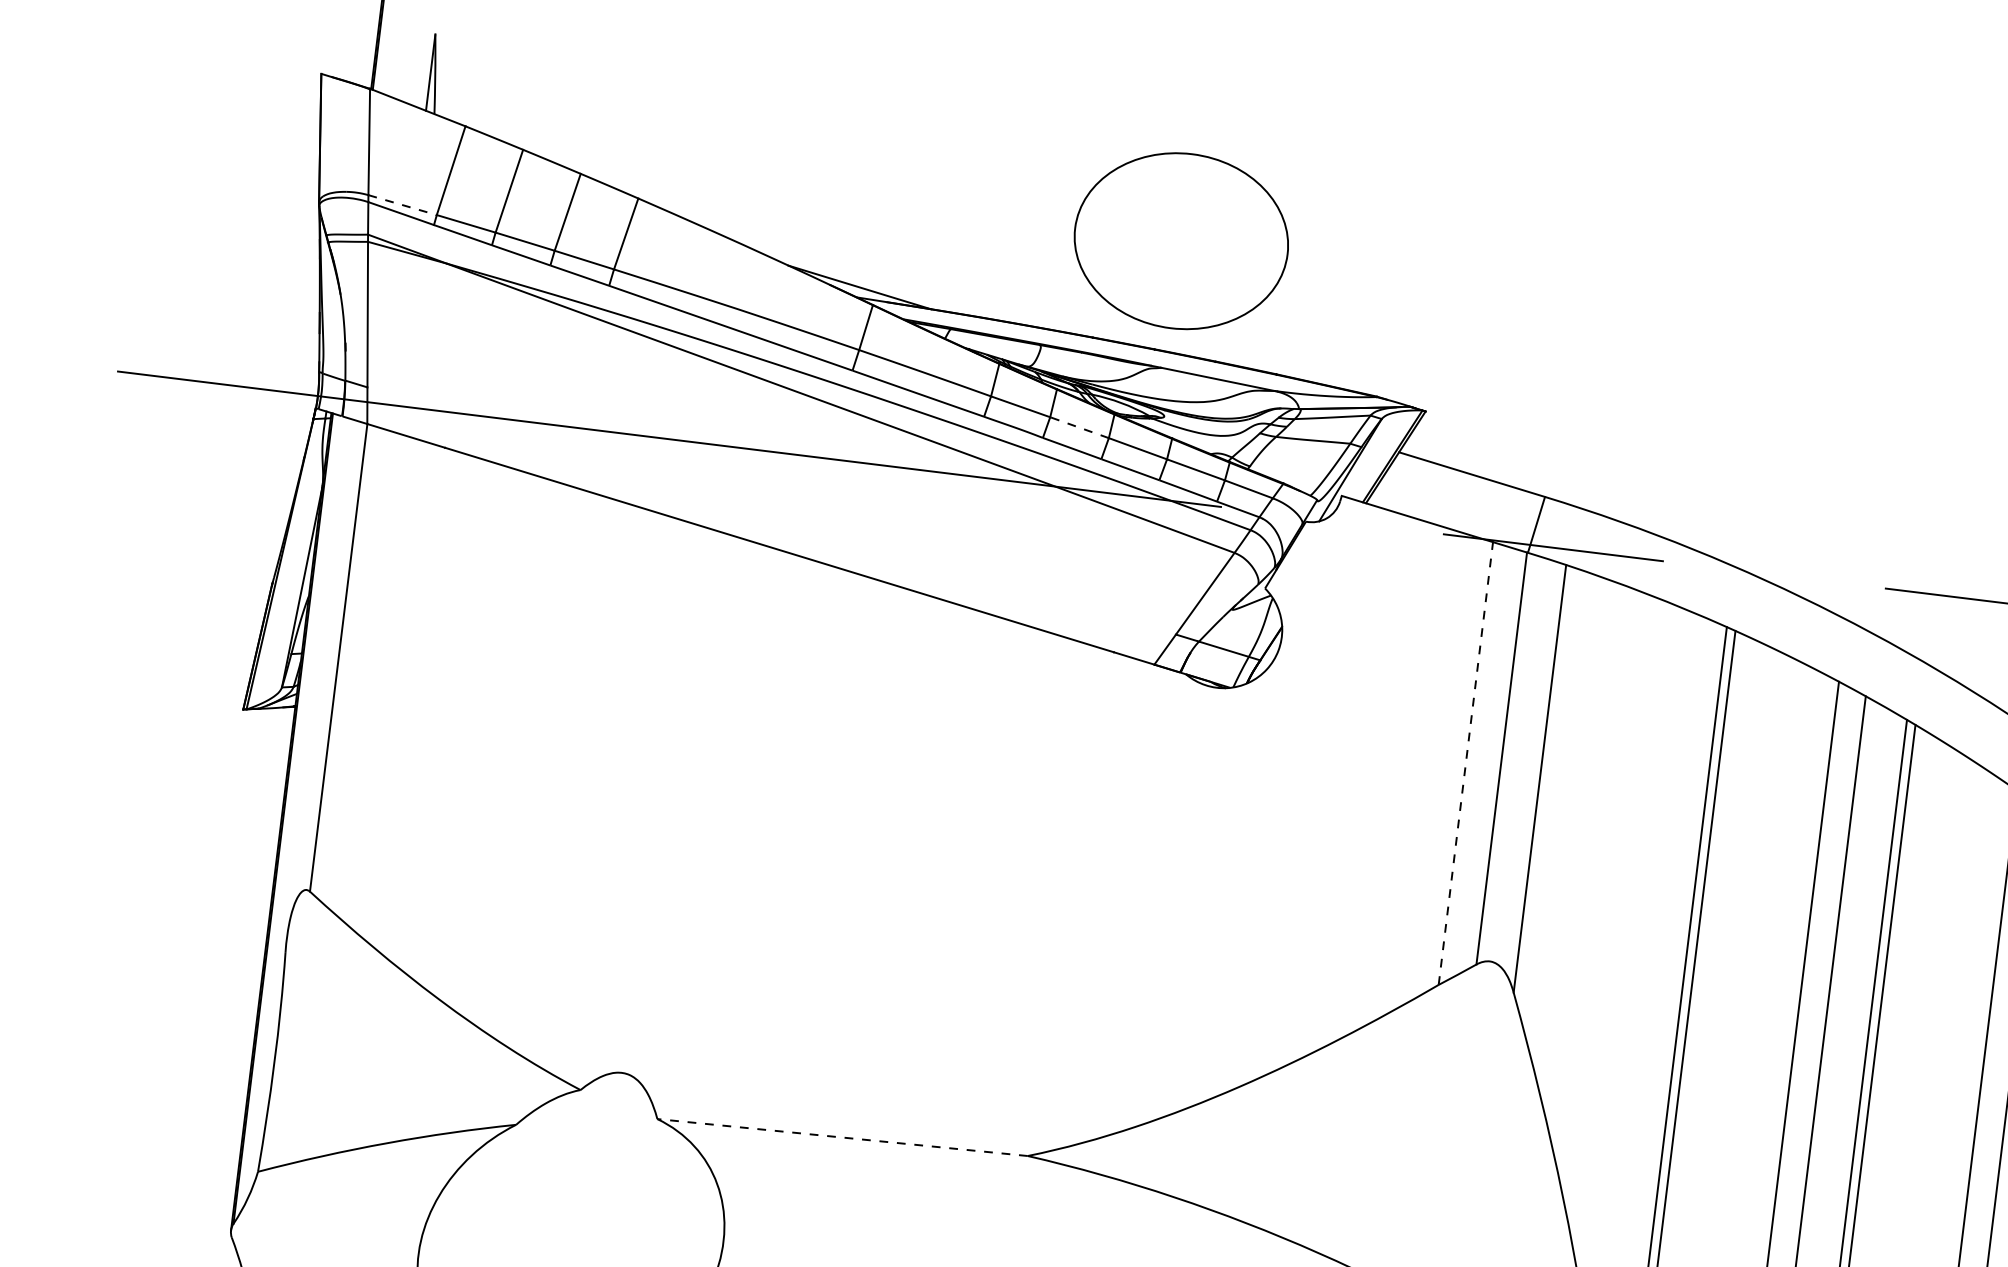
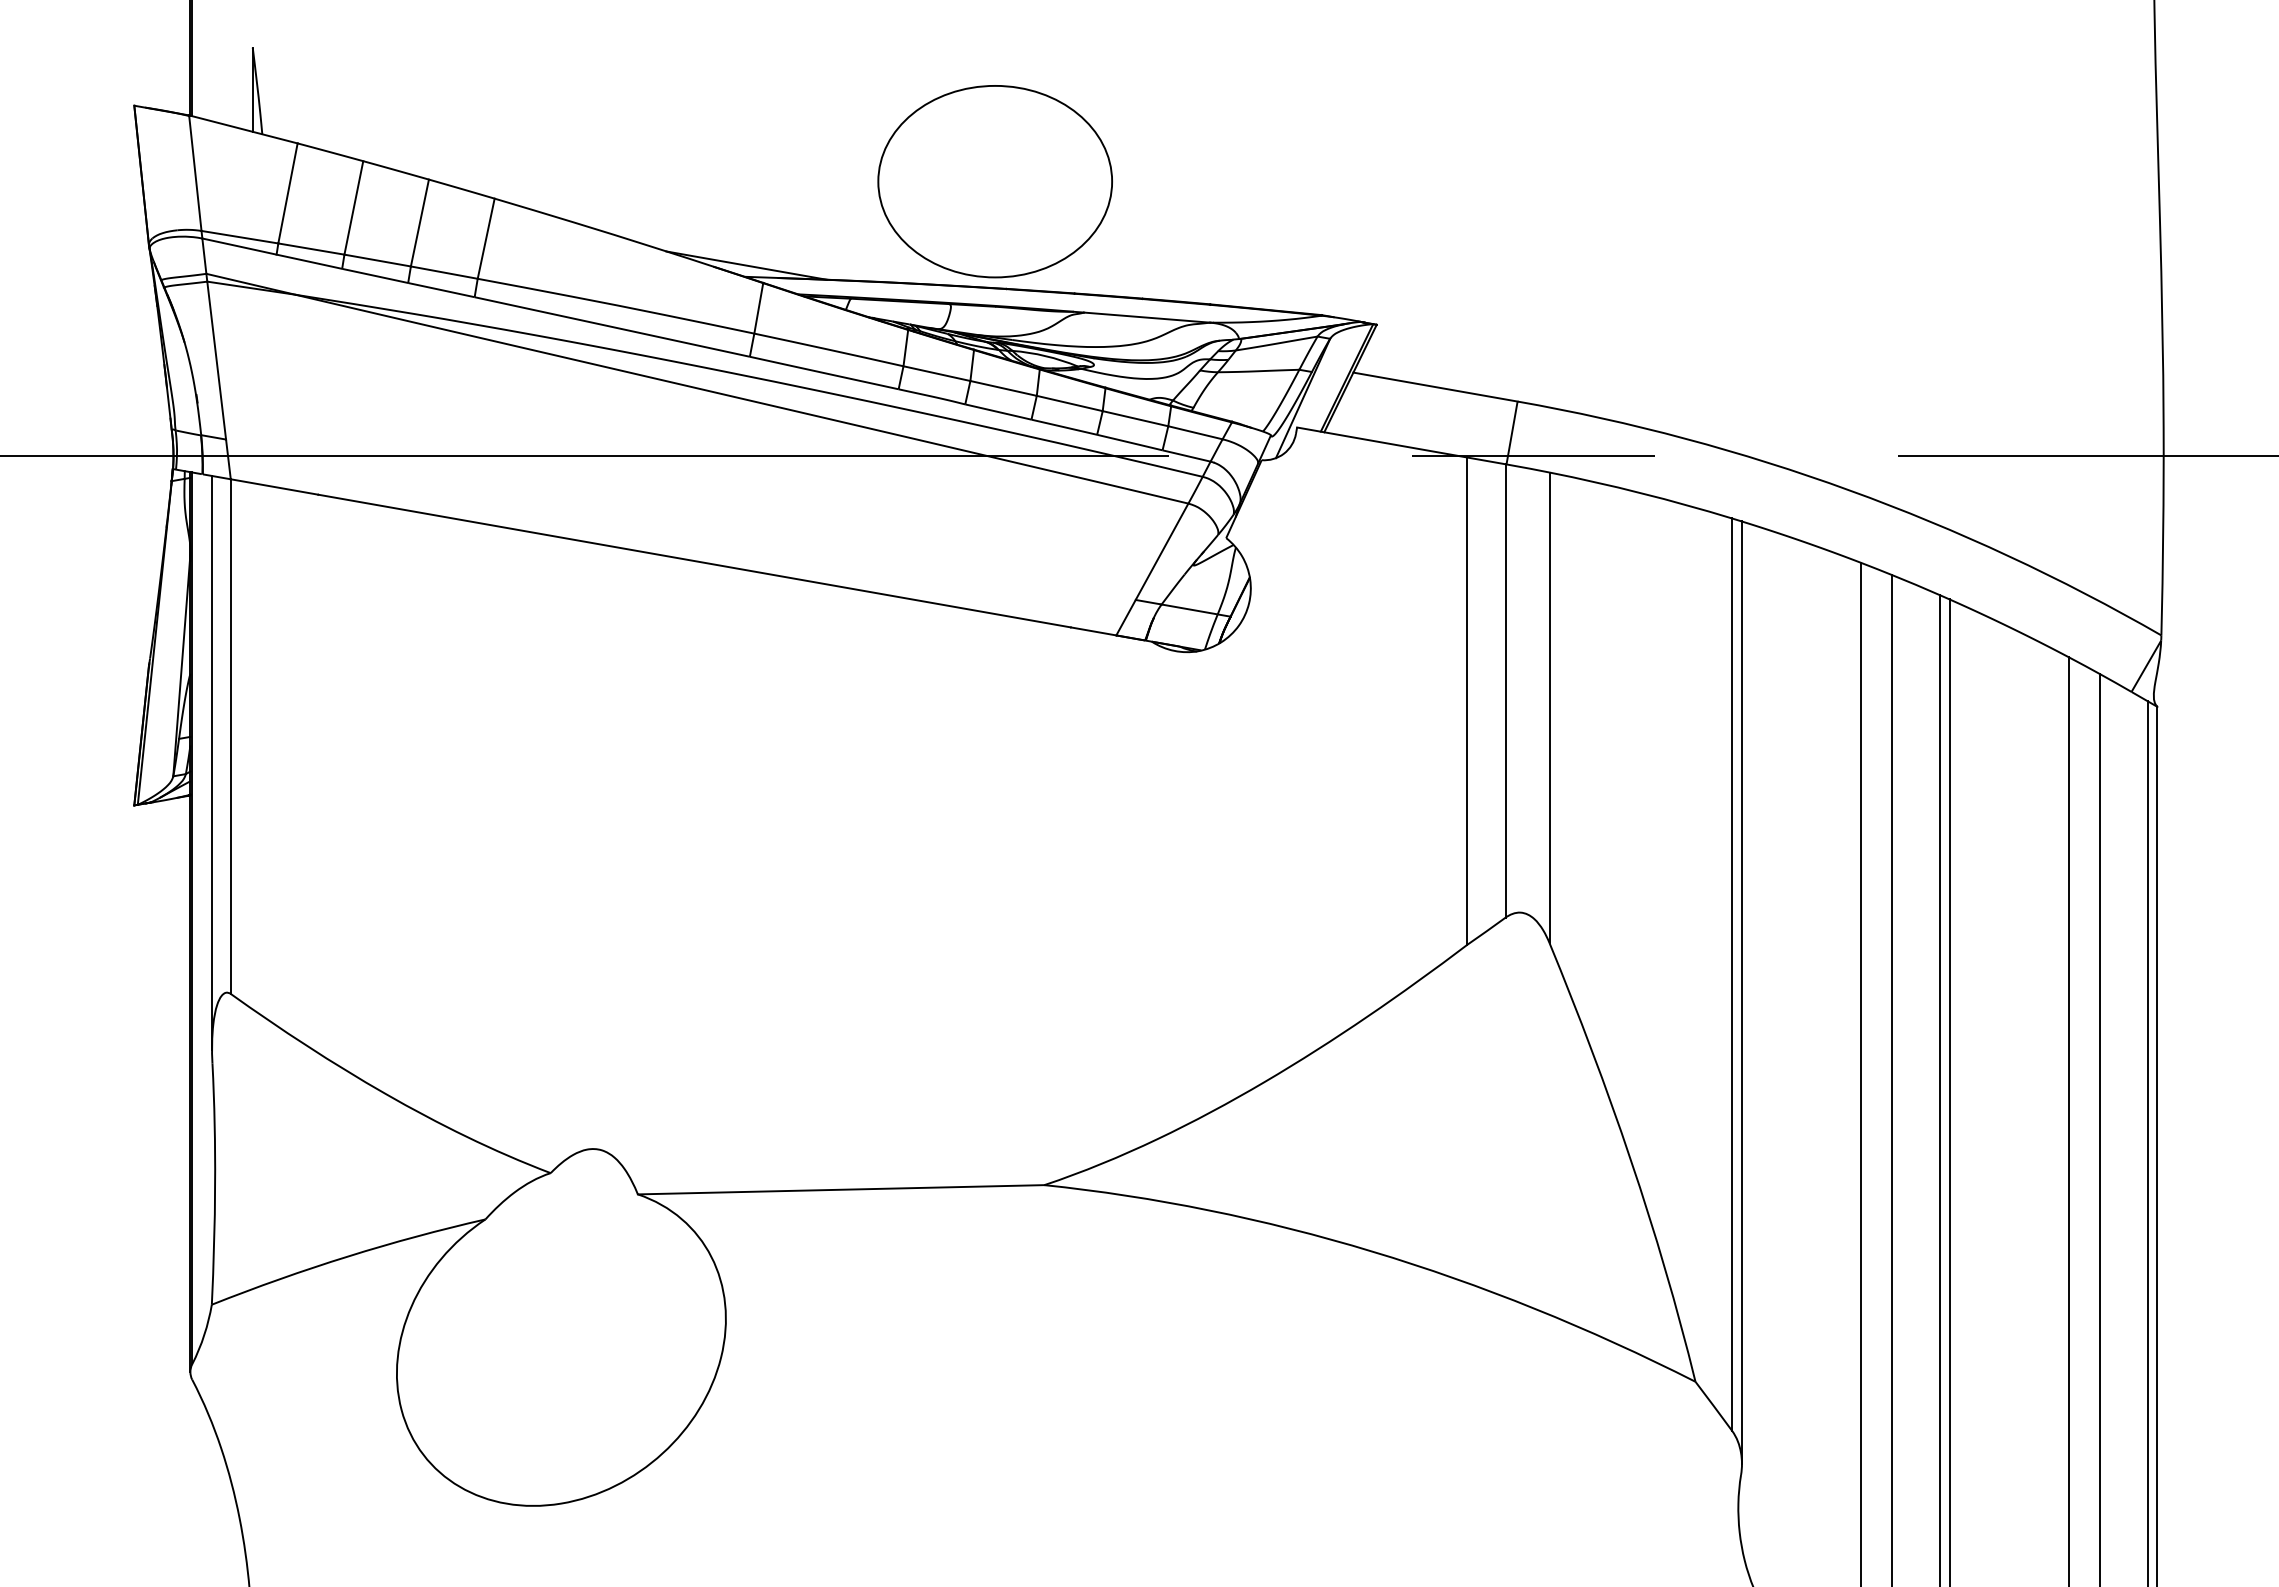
line: (402, 205) -> (239, 237), dashed -> solid
part: (1180, 240) -> (994, 181), moved
line: (1079, 427) -> (1003, 388), dashed -> solid
line: (319, 679) -> (212, 762), added
line: (1466, 763) -> (1467, 701), dashed -> solid
line: (842, 1137) -> (840, 1189), dashed -> solid

